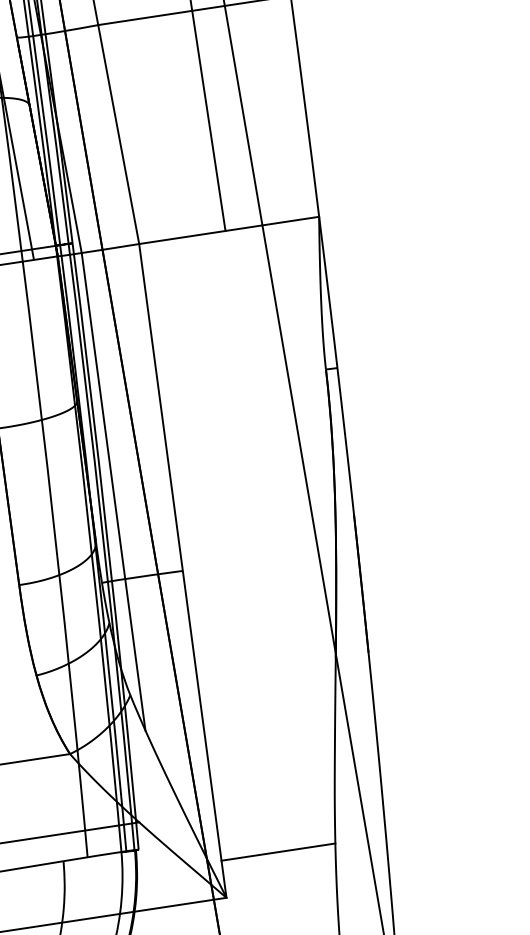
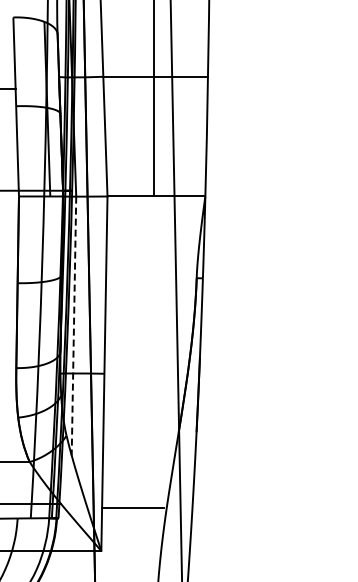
line: (112, 492) -> (73, 326), solid -> dashed
line: (278, 851) -> (132, 507), moved

